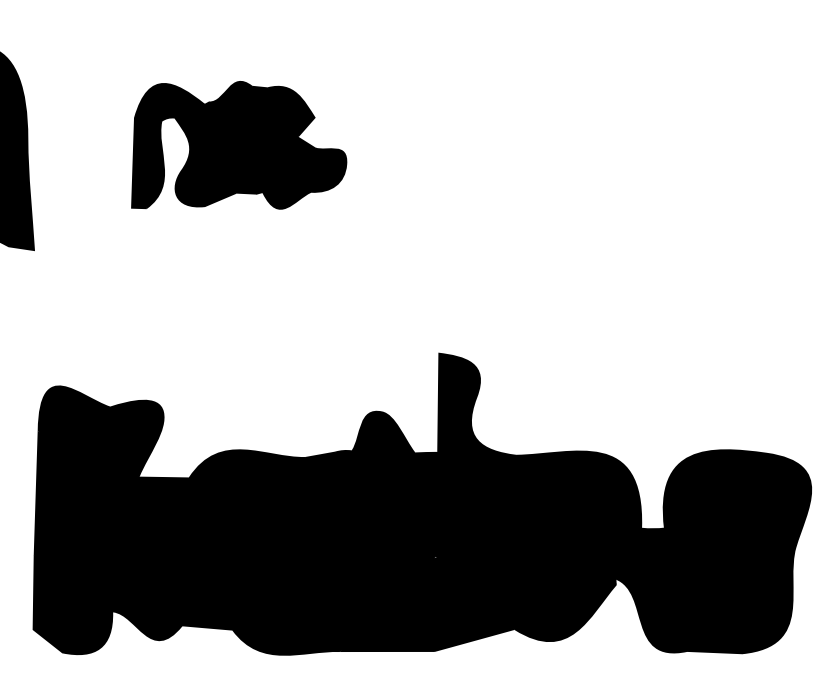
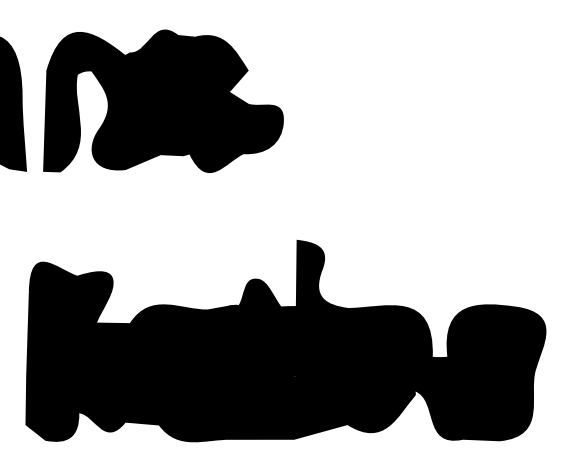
part: (239, 144) -> (163, 100), size x1.67

